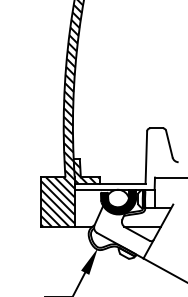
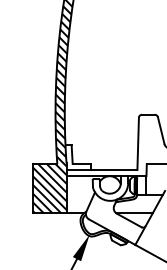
hatch: (86, 172) -> (78, 158), removed
fill: (118, 201) -> (110, 187), removed

